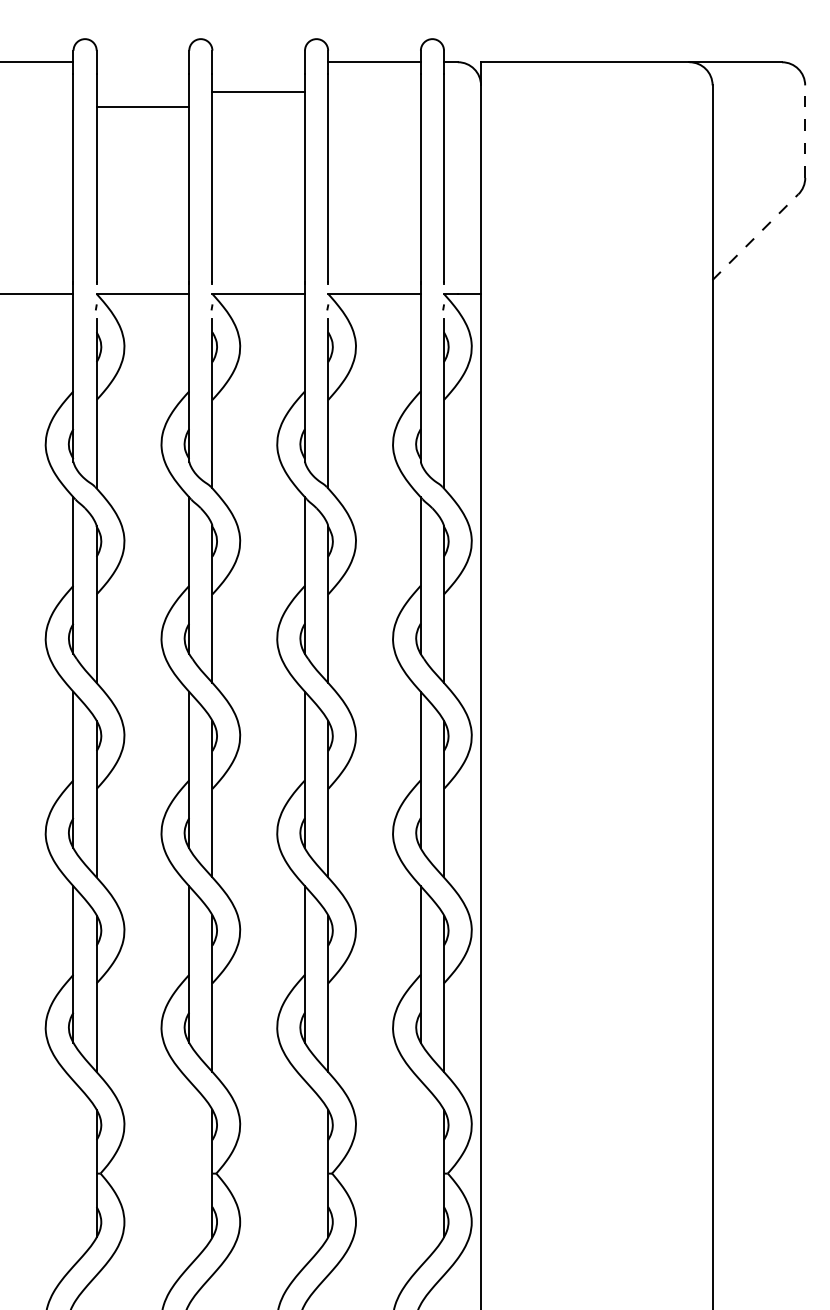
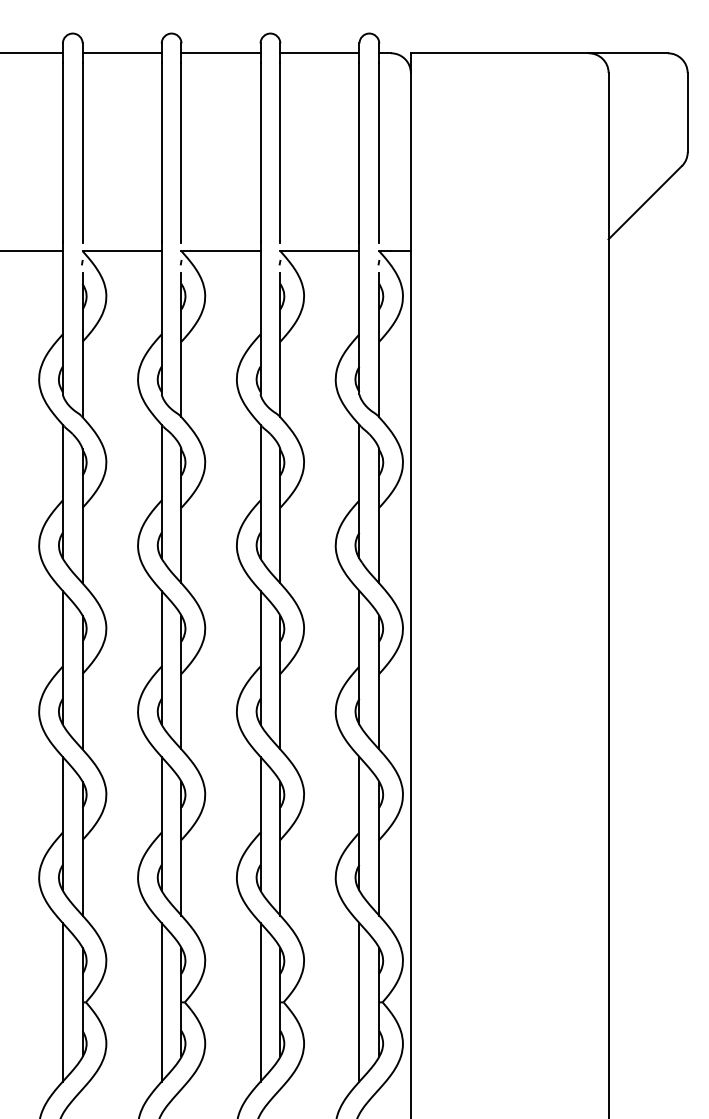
line: (258, 91) -> (220, 53), moved
line: (142, 106) -> (121, 53), moved
line: (804, 131) -> (687, 112), dashed -> solid
line: (755, 236) -> (645, 202), dashed -> solid
line: (73, 1173) -> (62, 1002), added
line: (188, 1173) -> (161, 1002), added
line: (304, 1173) -> (260, 1002), added
line: (420, 1173) -> (359, 1002), added

